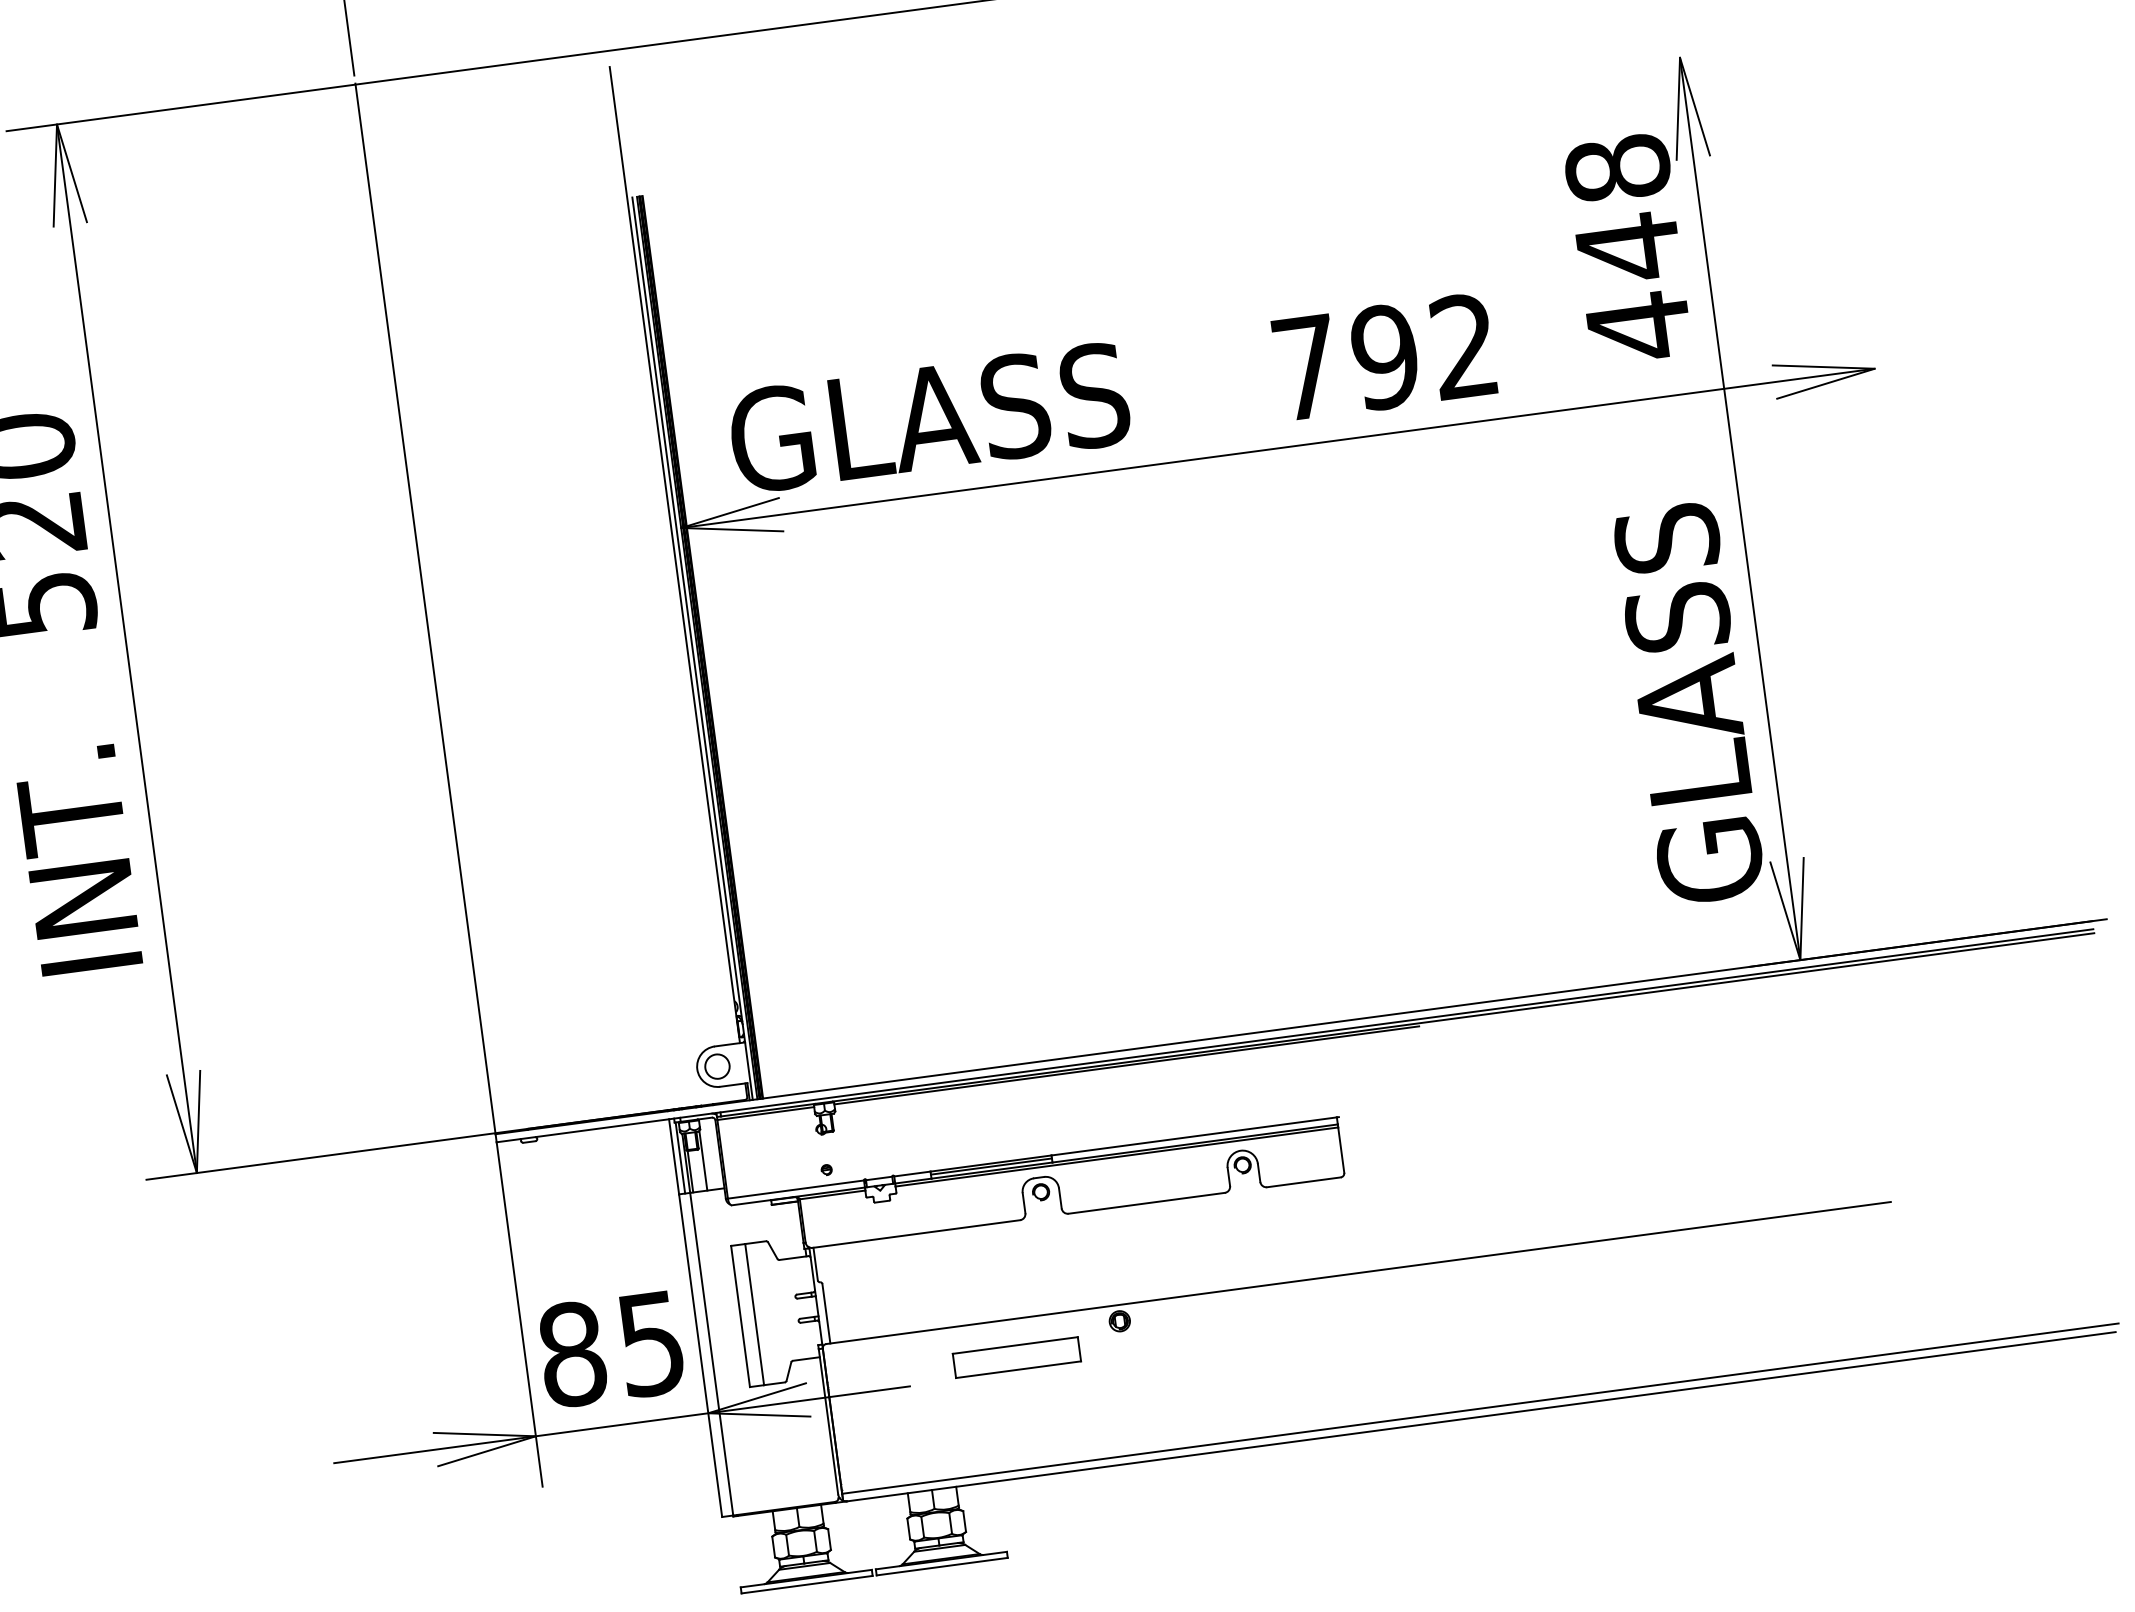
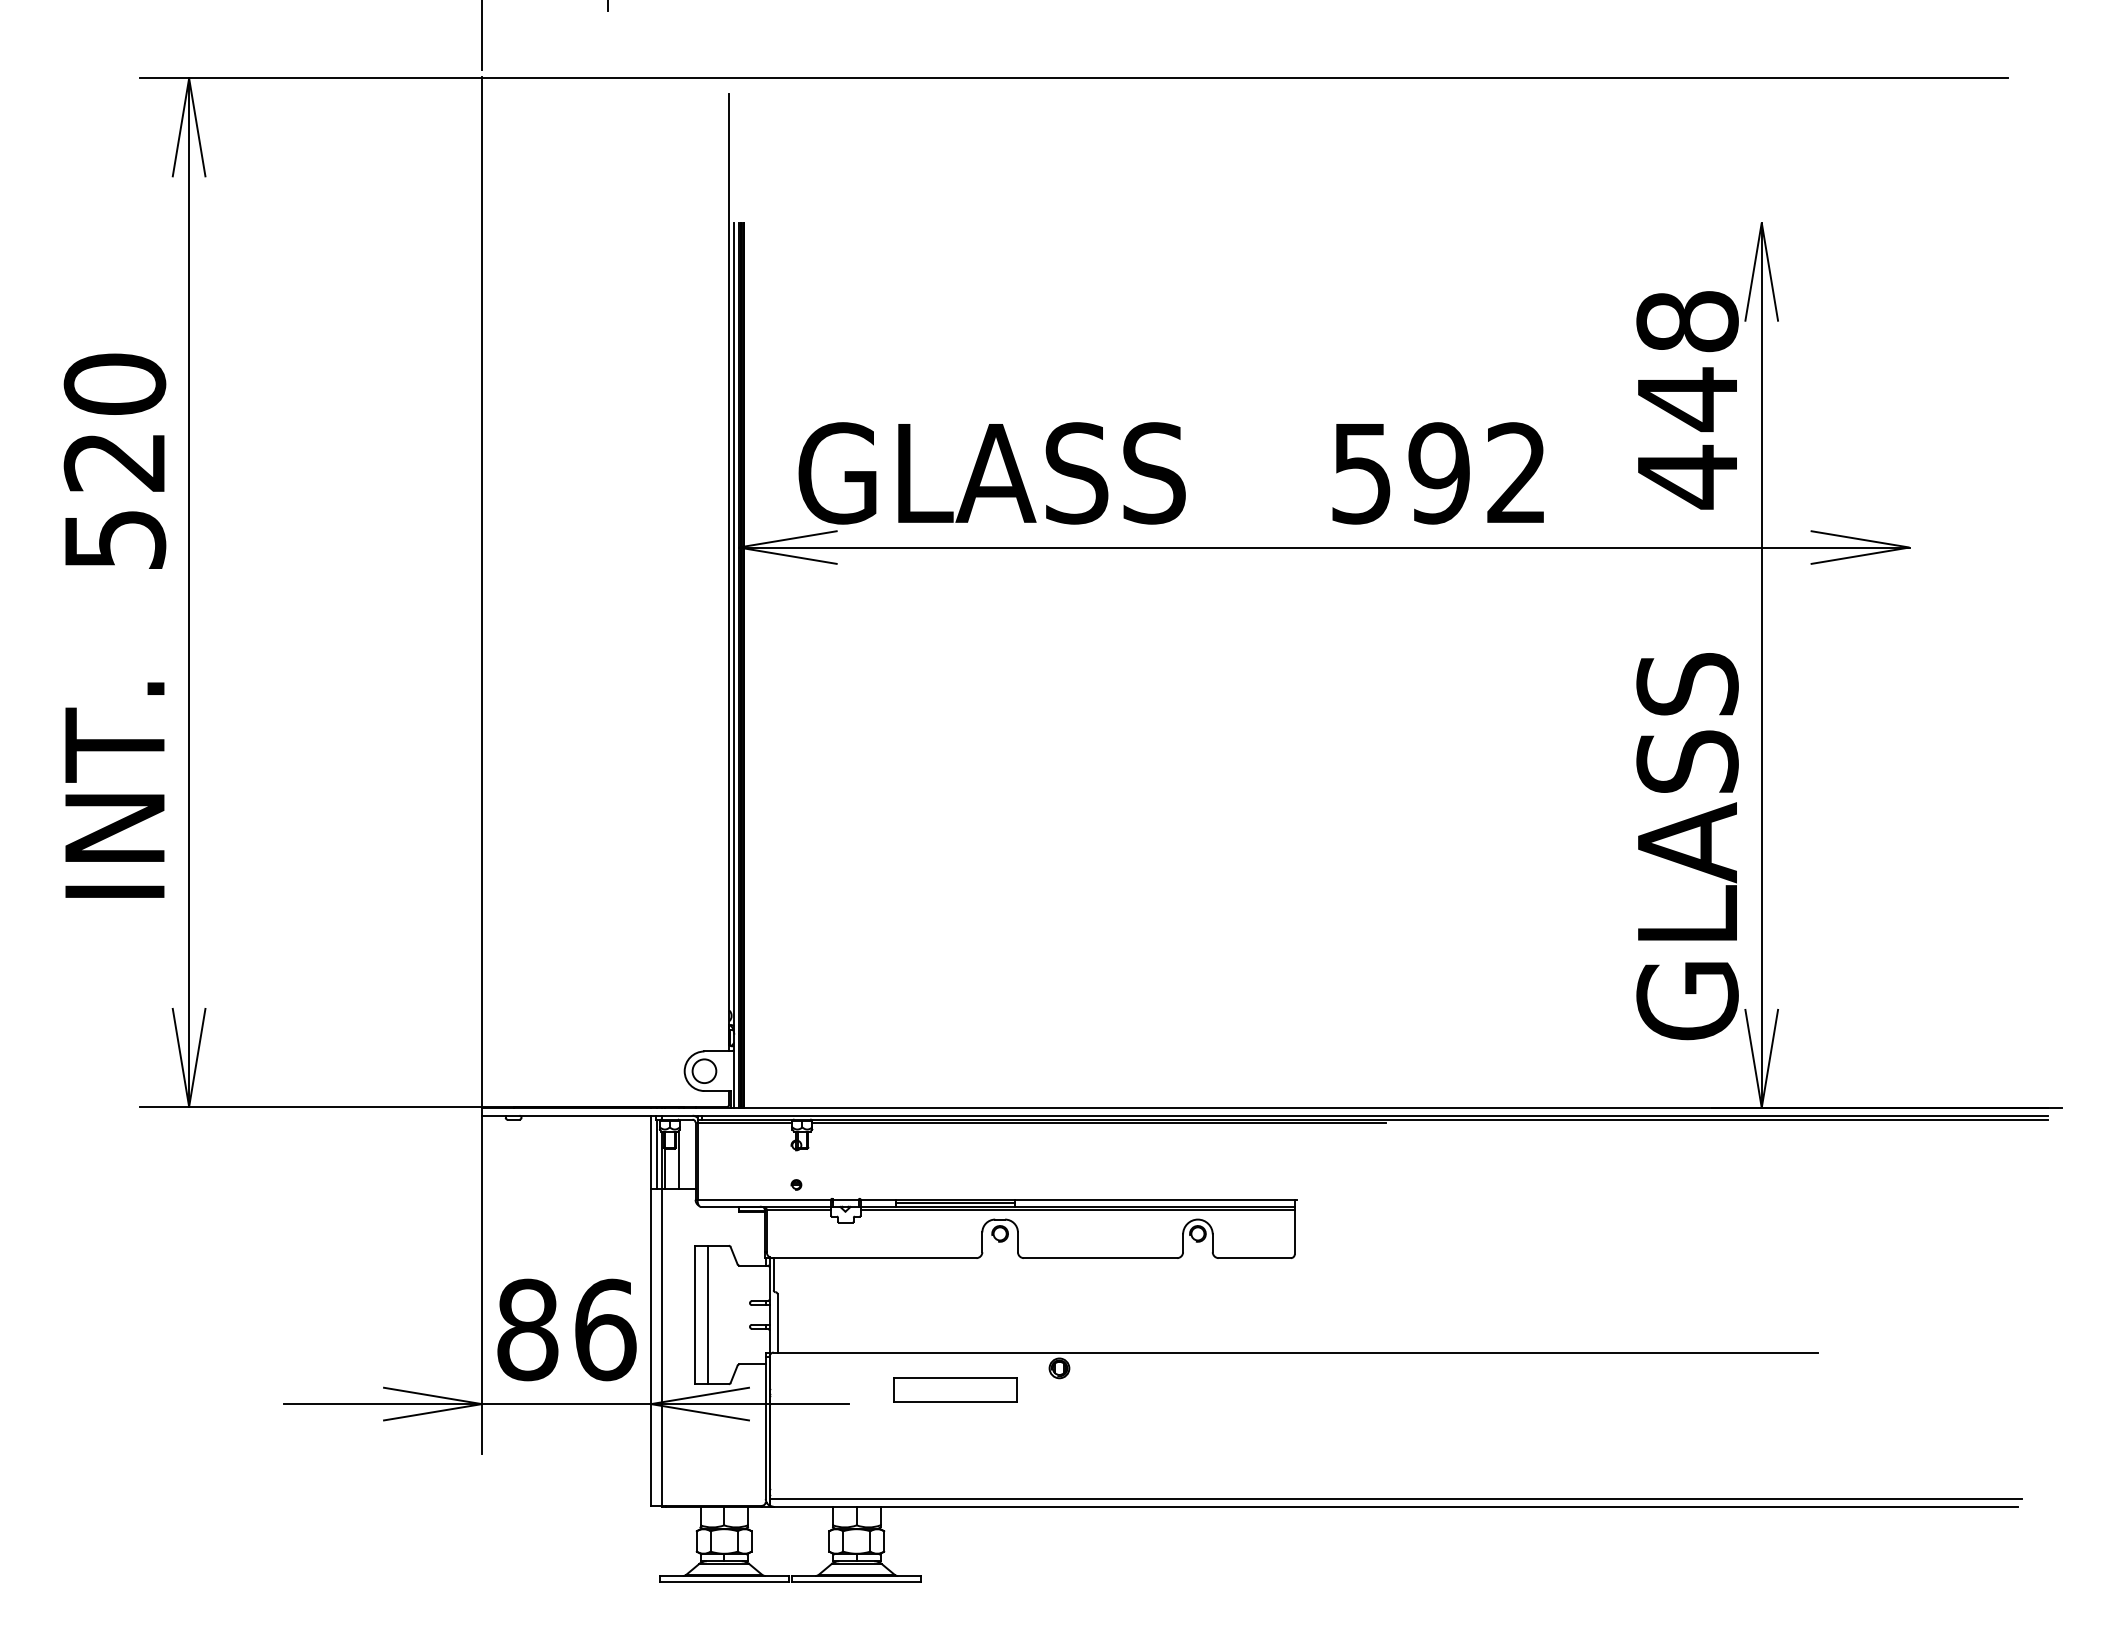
text: (1306, 368) -> (1361, 474), 792 -> 592
text: (651, 1343) -> (605, 1329), 85 -> 86

